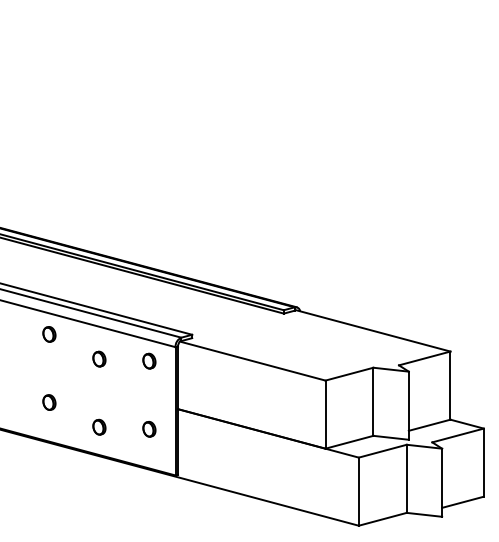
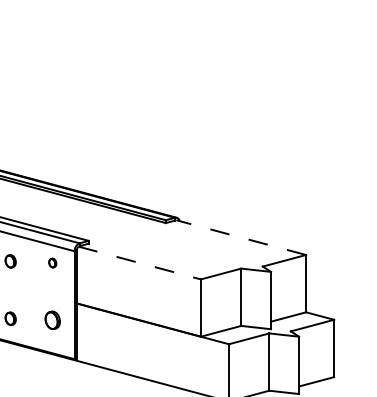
line: (373, 330) -> (241, 237), solid -> dashed
part: (149, 360) -> (52, 262), size x0.7
line: (253, 361) -> (140, 263), solid -> dashed
part: (149, 429) -> (52, 320), size x1.4

